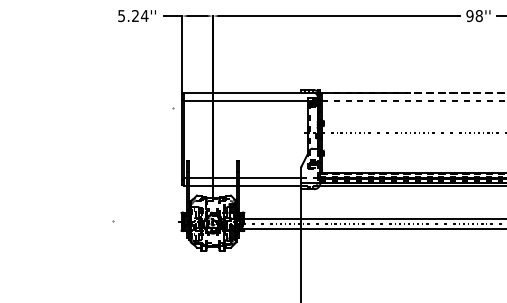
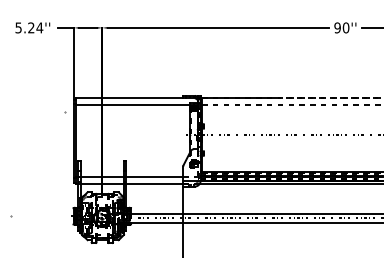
text: (478, 15) -> (345, 27), 98'' -> 90''

